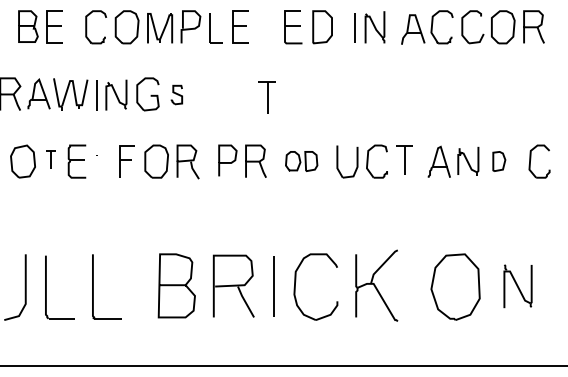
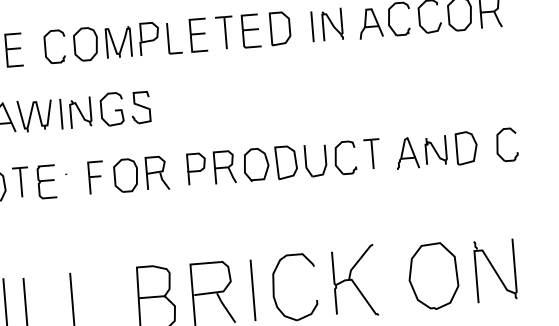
part: (176, 94) -> (140, 107), size x1.67
part: (266, 97) -> (224, 32), moved
part: (50, 159) -> (20, 181), size x1.67
part: (301, 161) -> (270, 163), size x1.67
part: (499, 161) -> (467, 148), size x1.67
part: (517, 286) -> (494, 270), size x1.43

